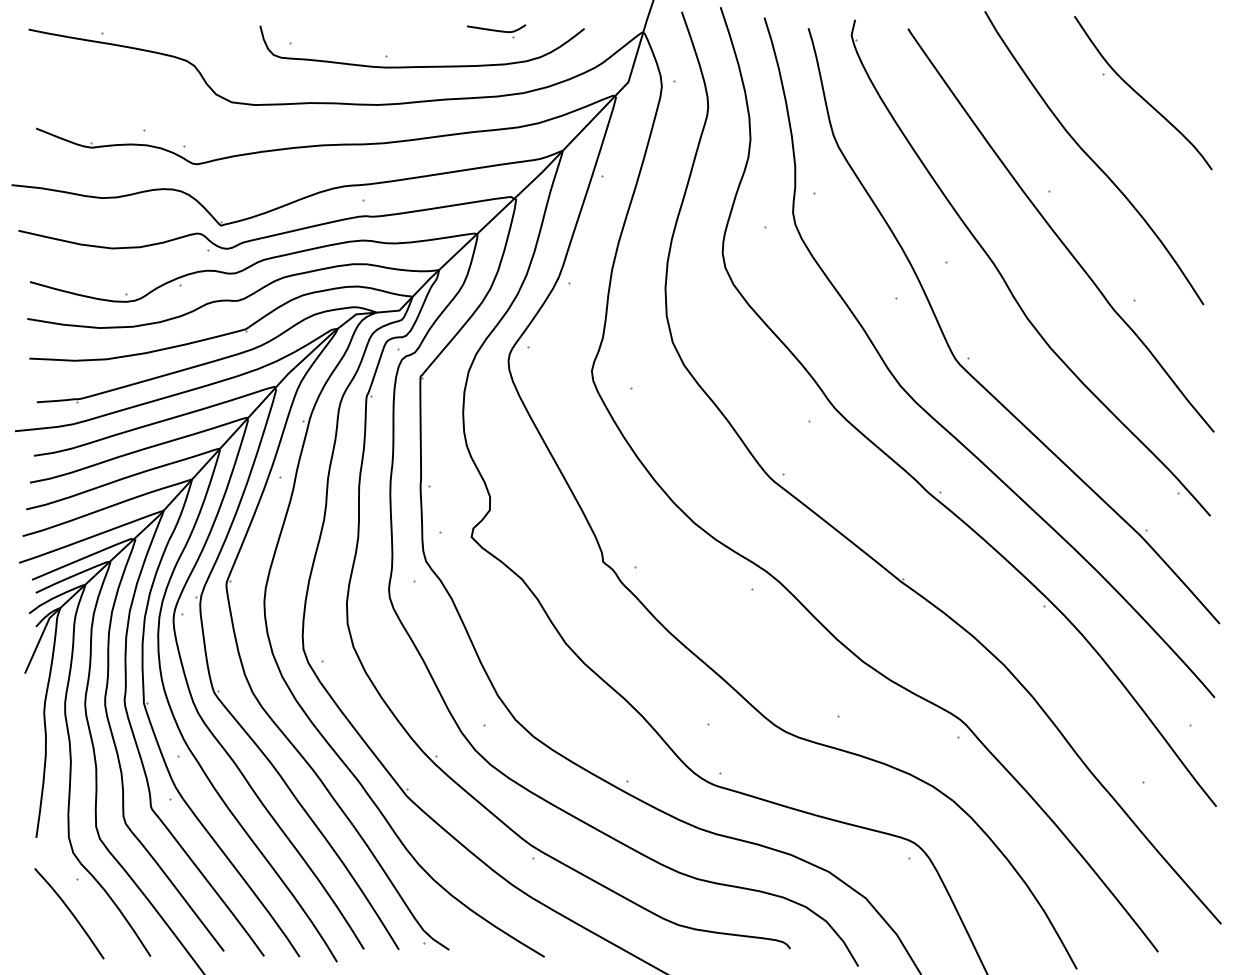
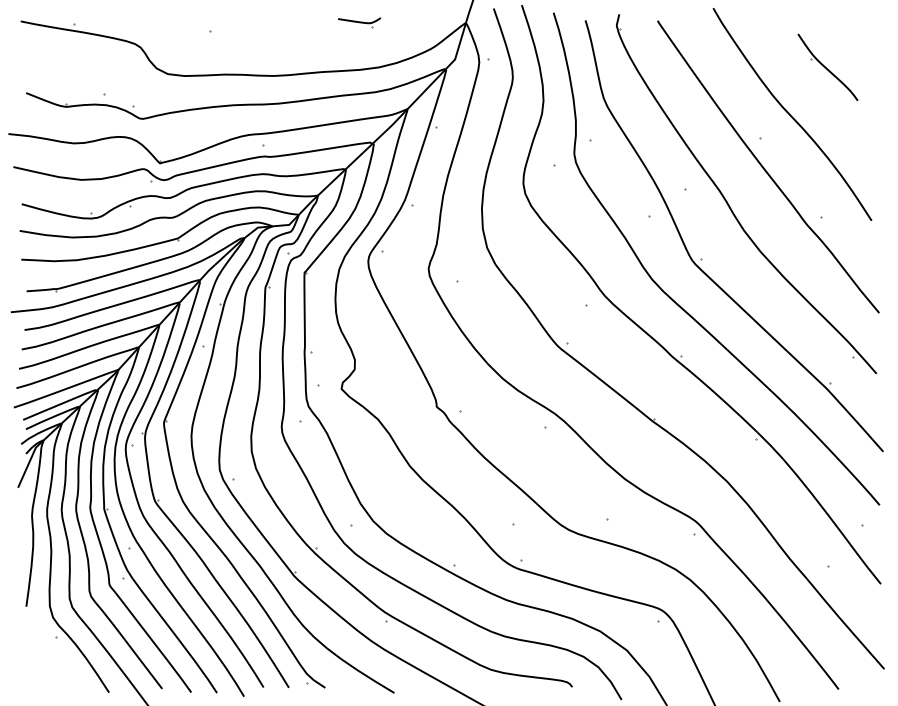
part: (421, 65) -> (305, 47), removed
part: (1142, 93) -> (827, 67), size x0.6
curve: (69, 912) -> (50, 660), removed

